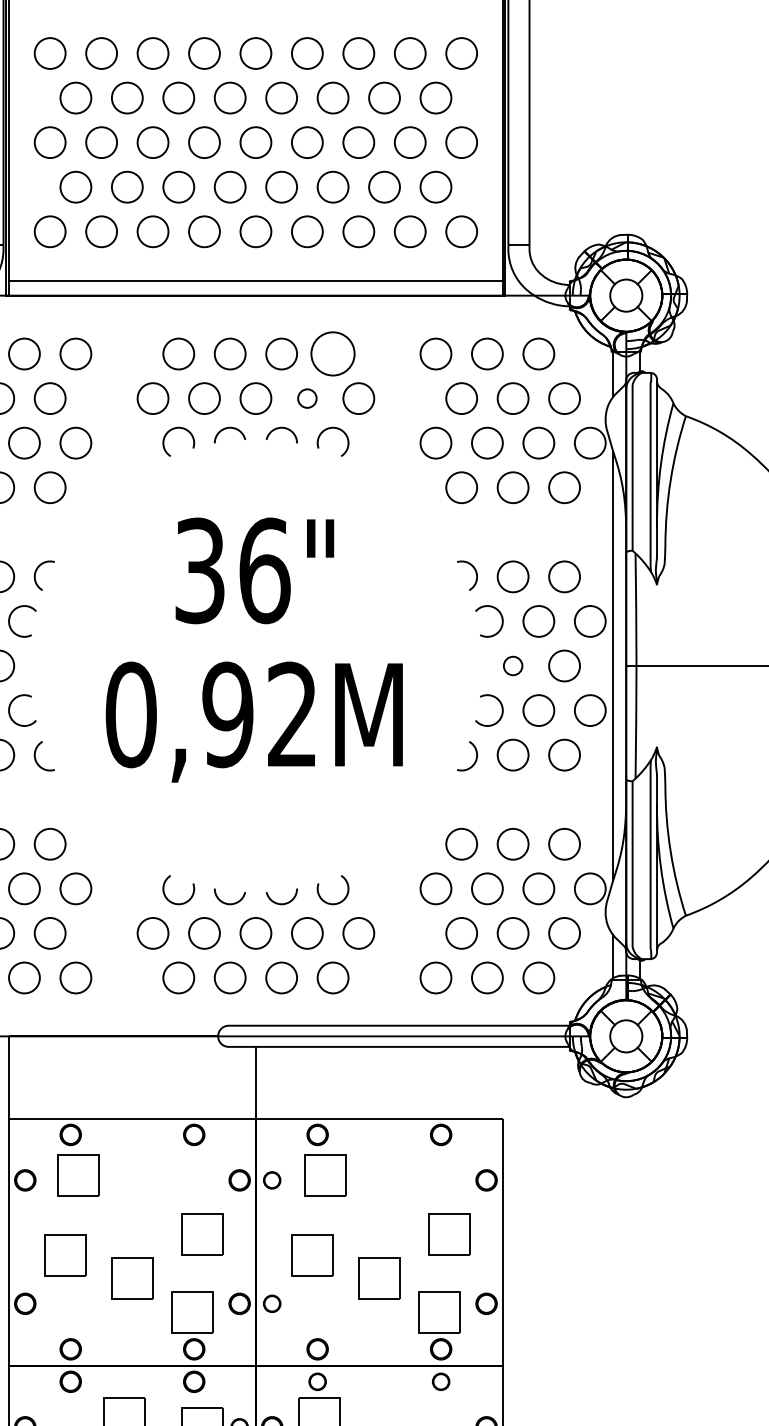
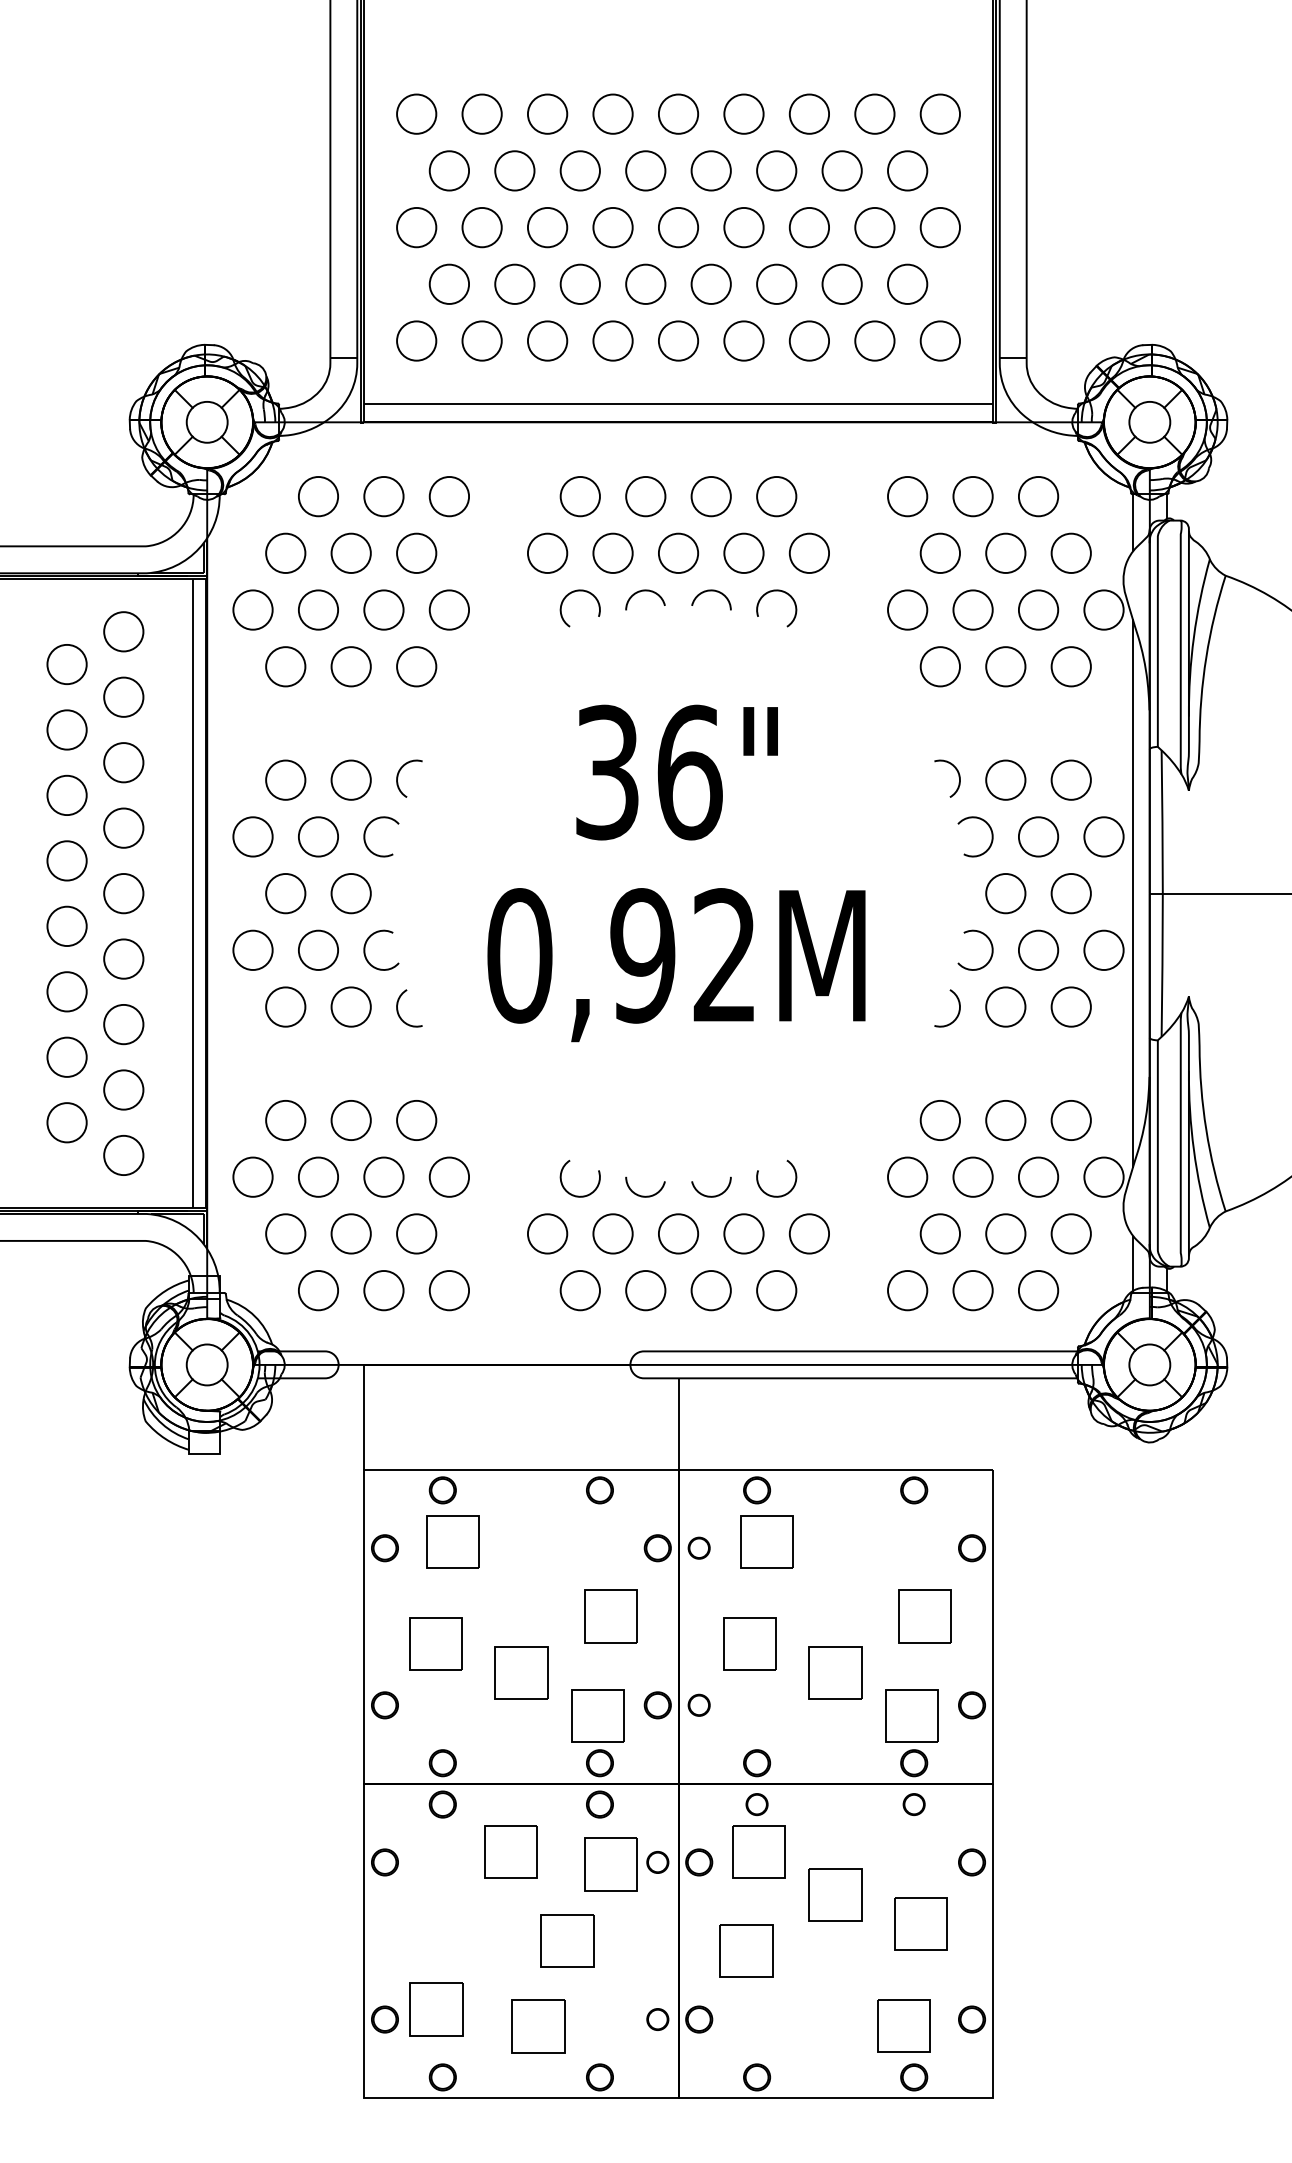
circle: (332, 353) -> (776, 496), size x0.71
circle: (307, 397) -> (743, 552), size x1.67
circle: (512, 665) -> (1005, 893), size x1.67

